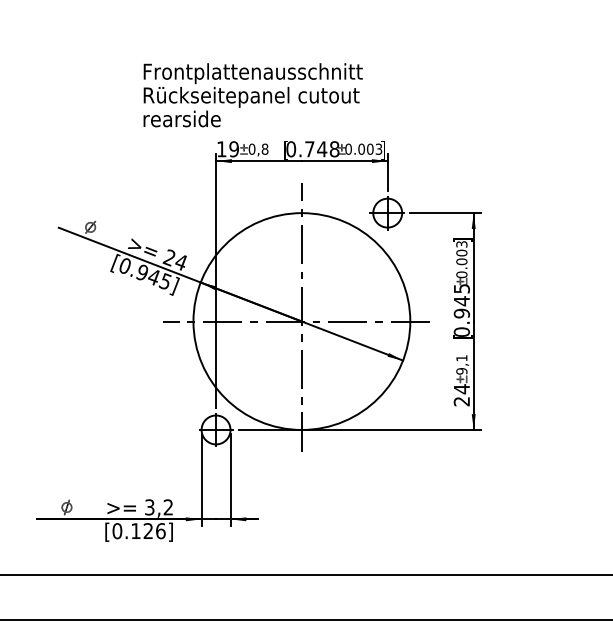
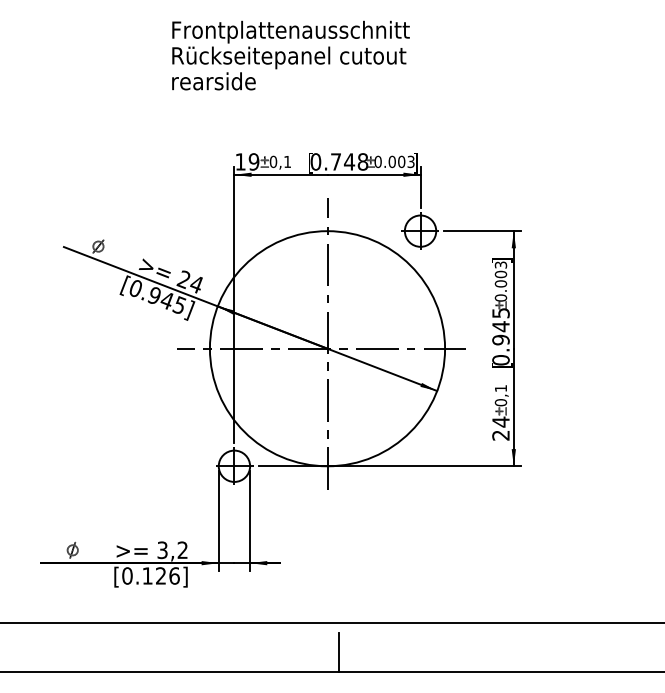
text: (252, 95) -> (290, 55), moved
text: (264, 148) -> (286, 161), 0,8 -> 0,1
text: (461, 371) -> (500, 402), 9,1 -> 0,1
line: (312, 601) -> (339, 652), added

